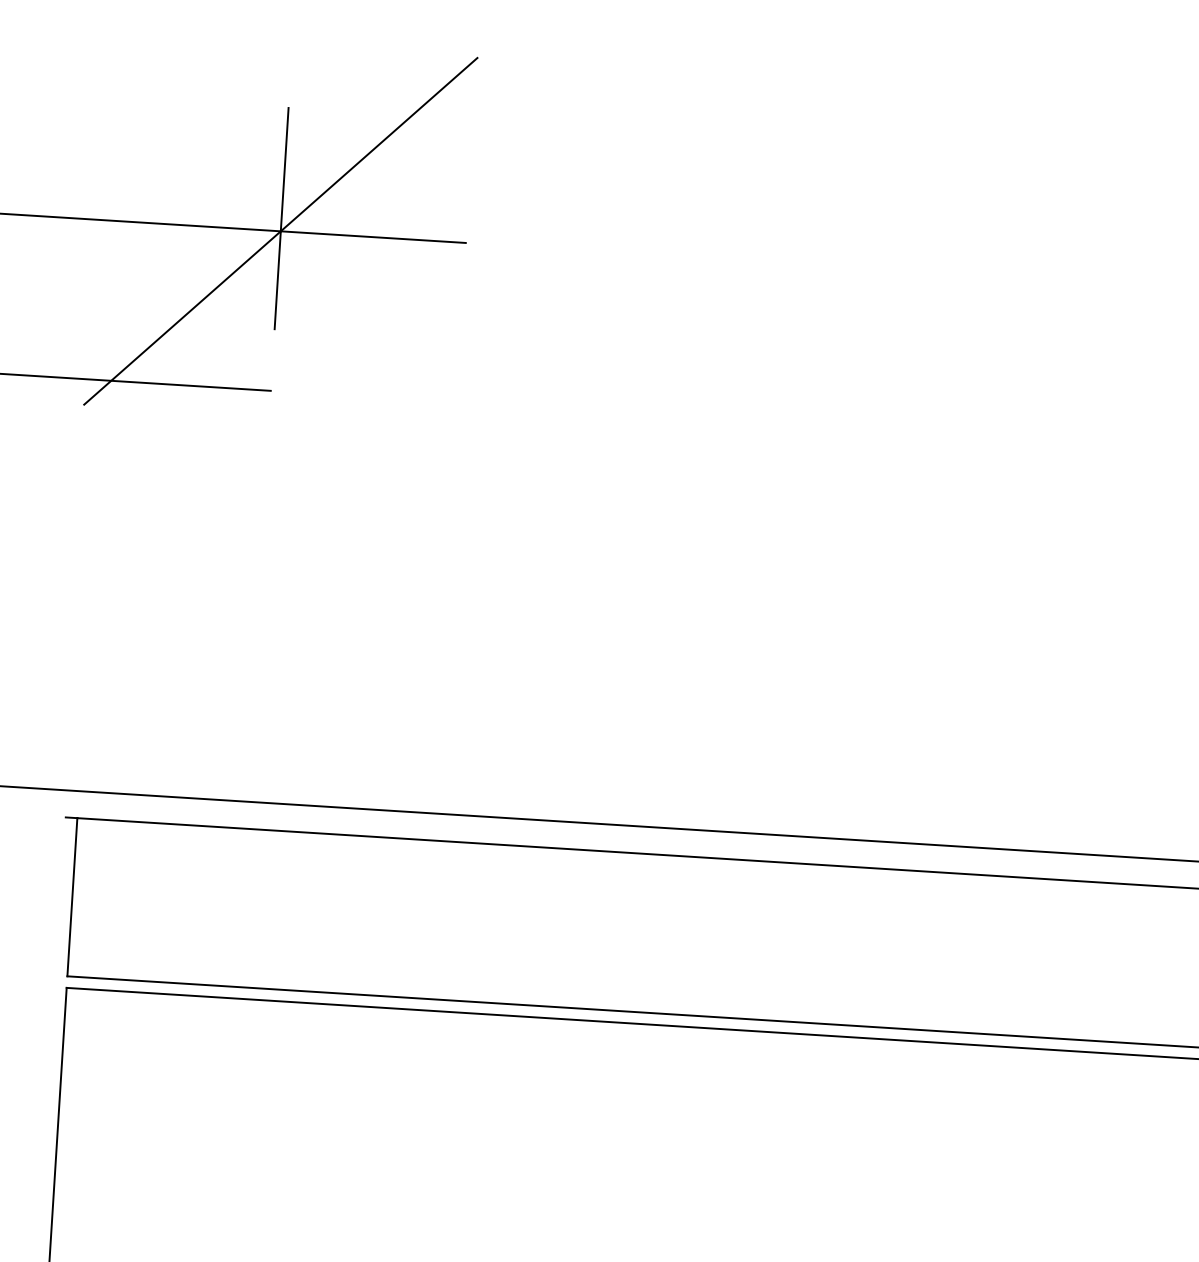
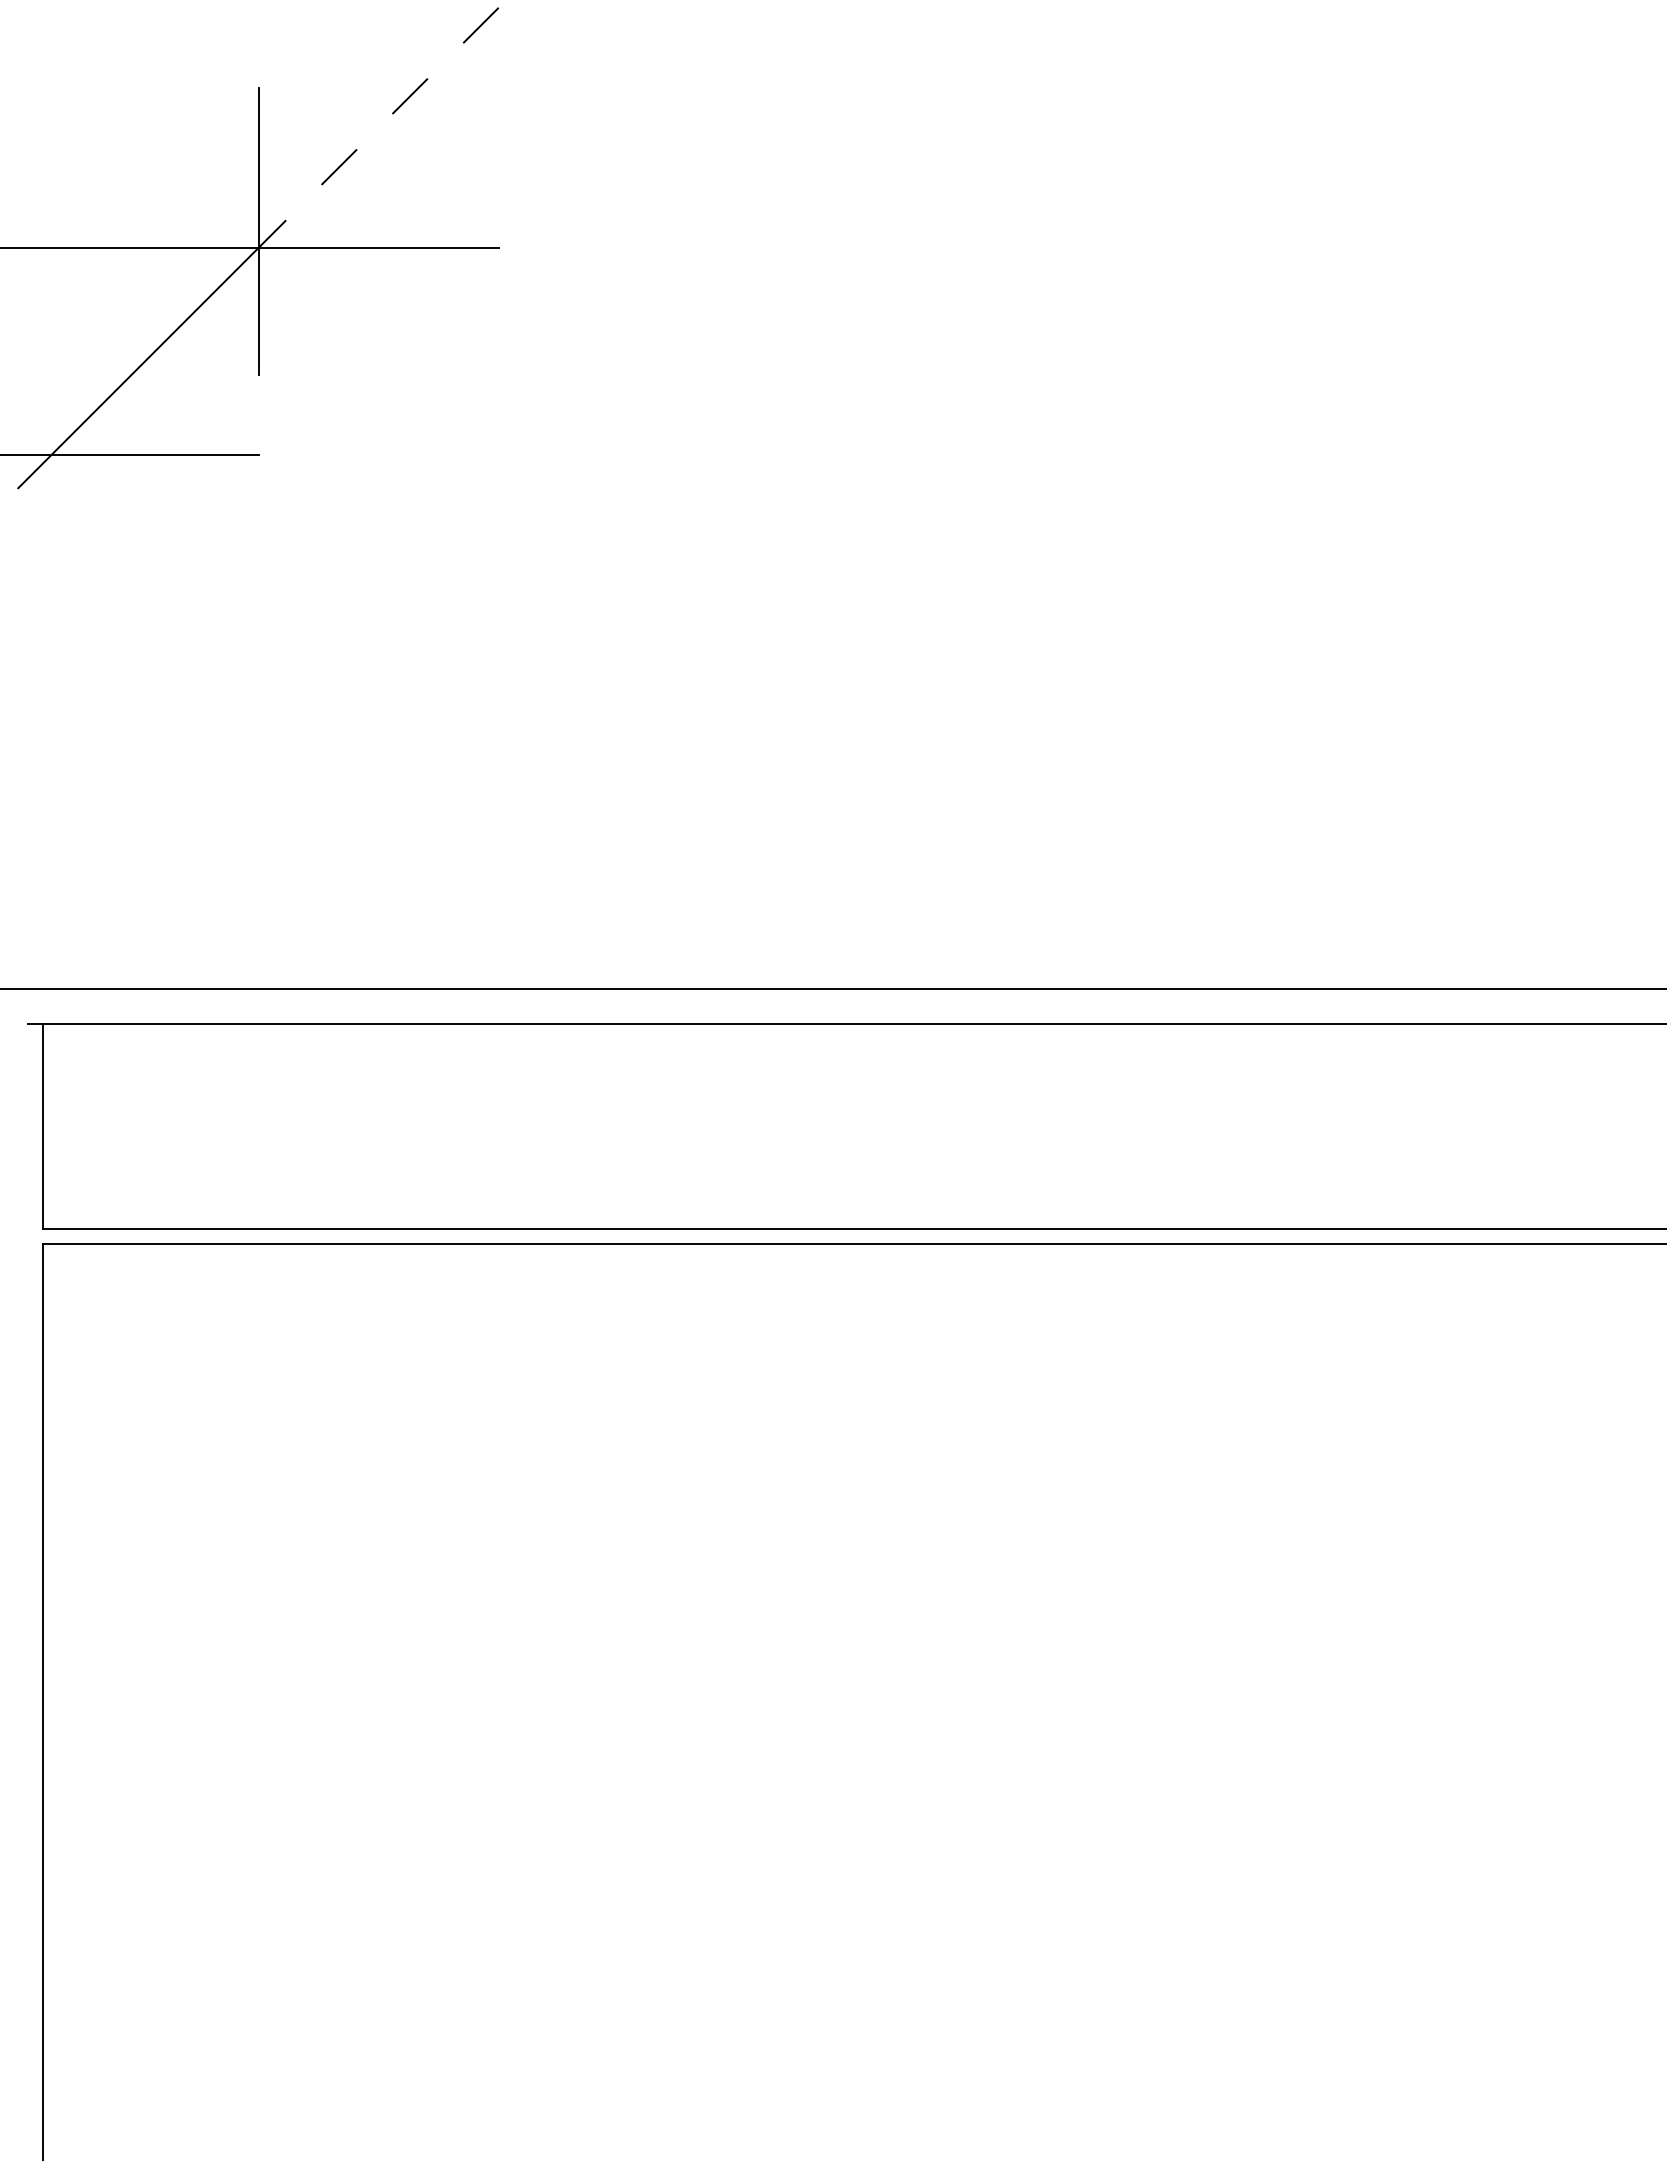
line: (379, 144) -> (378, 127), solid -> dashed

